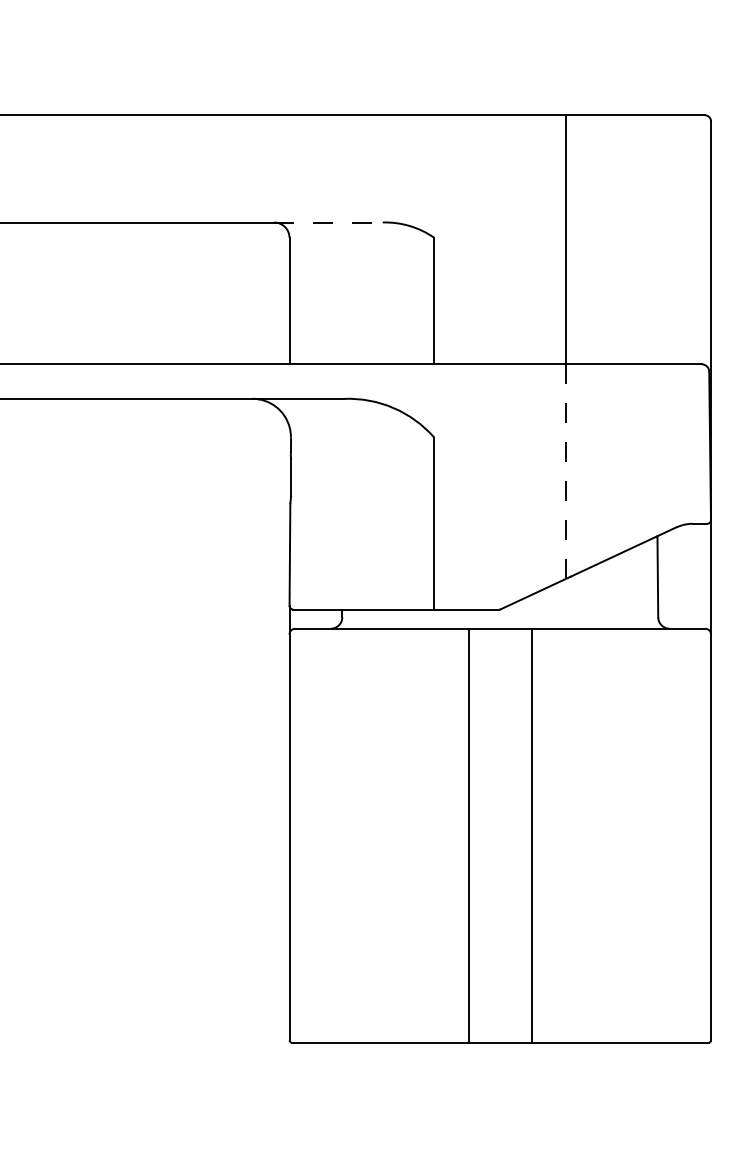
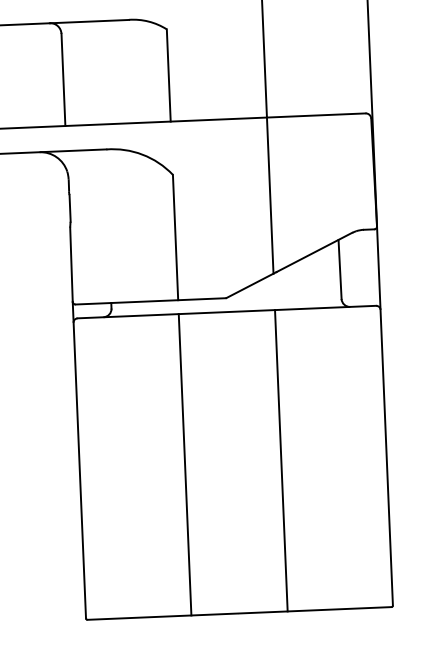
line: (329, 222) -> (90, 21), dashed -> solid
line: (566, 472) -> (270, 196), dashed -> solid
line: (469, 835) -> (185, 464), moved
line: (532, 835) -> (281, 460), moved

